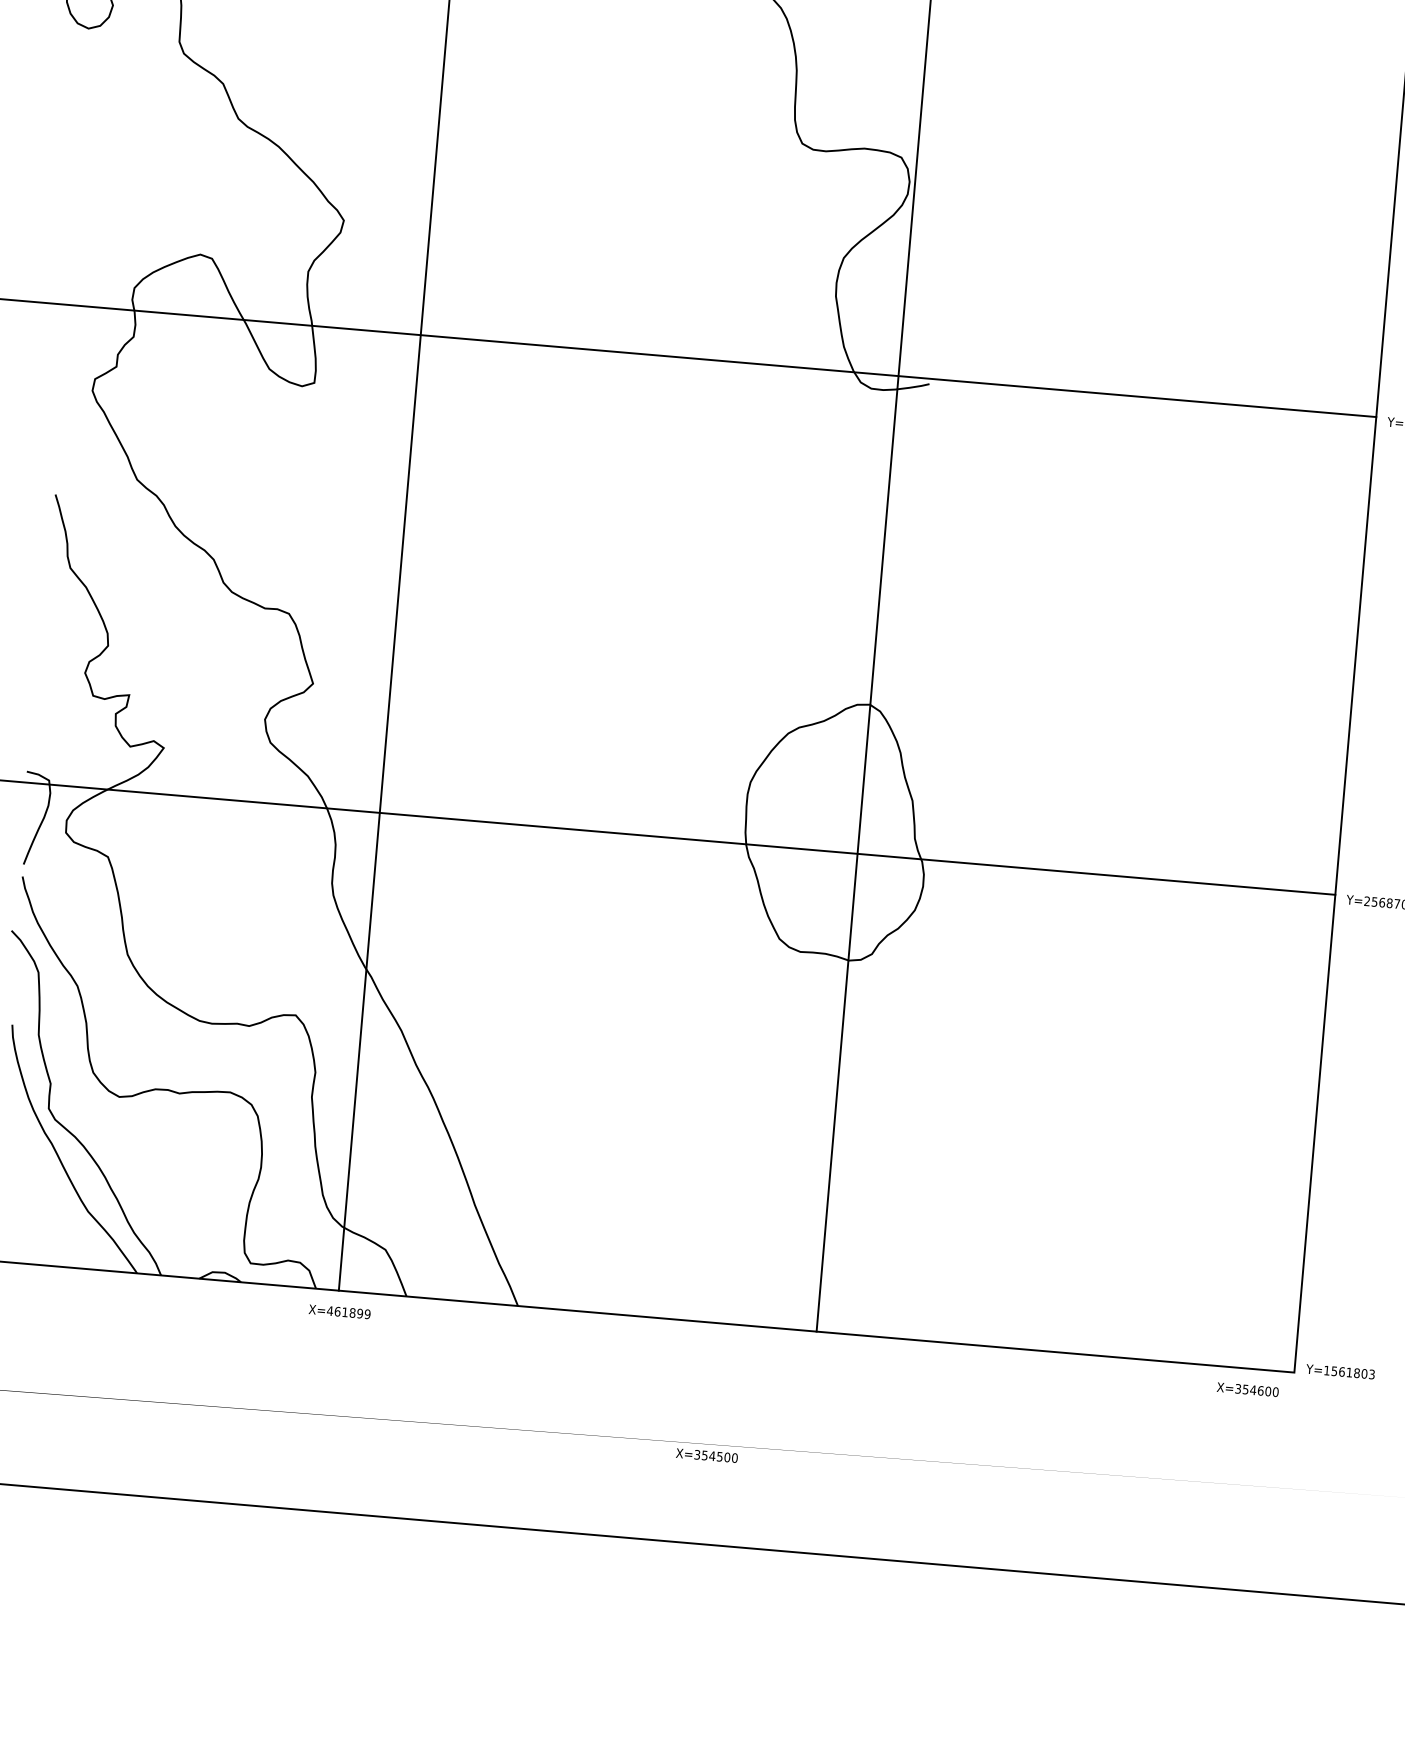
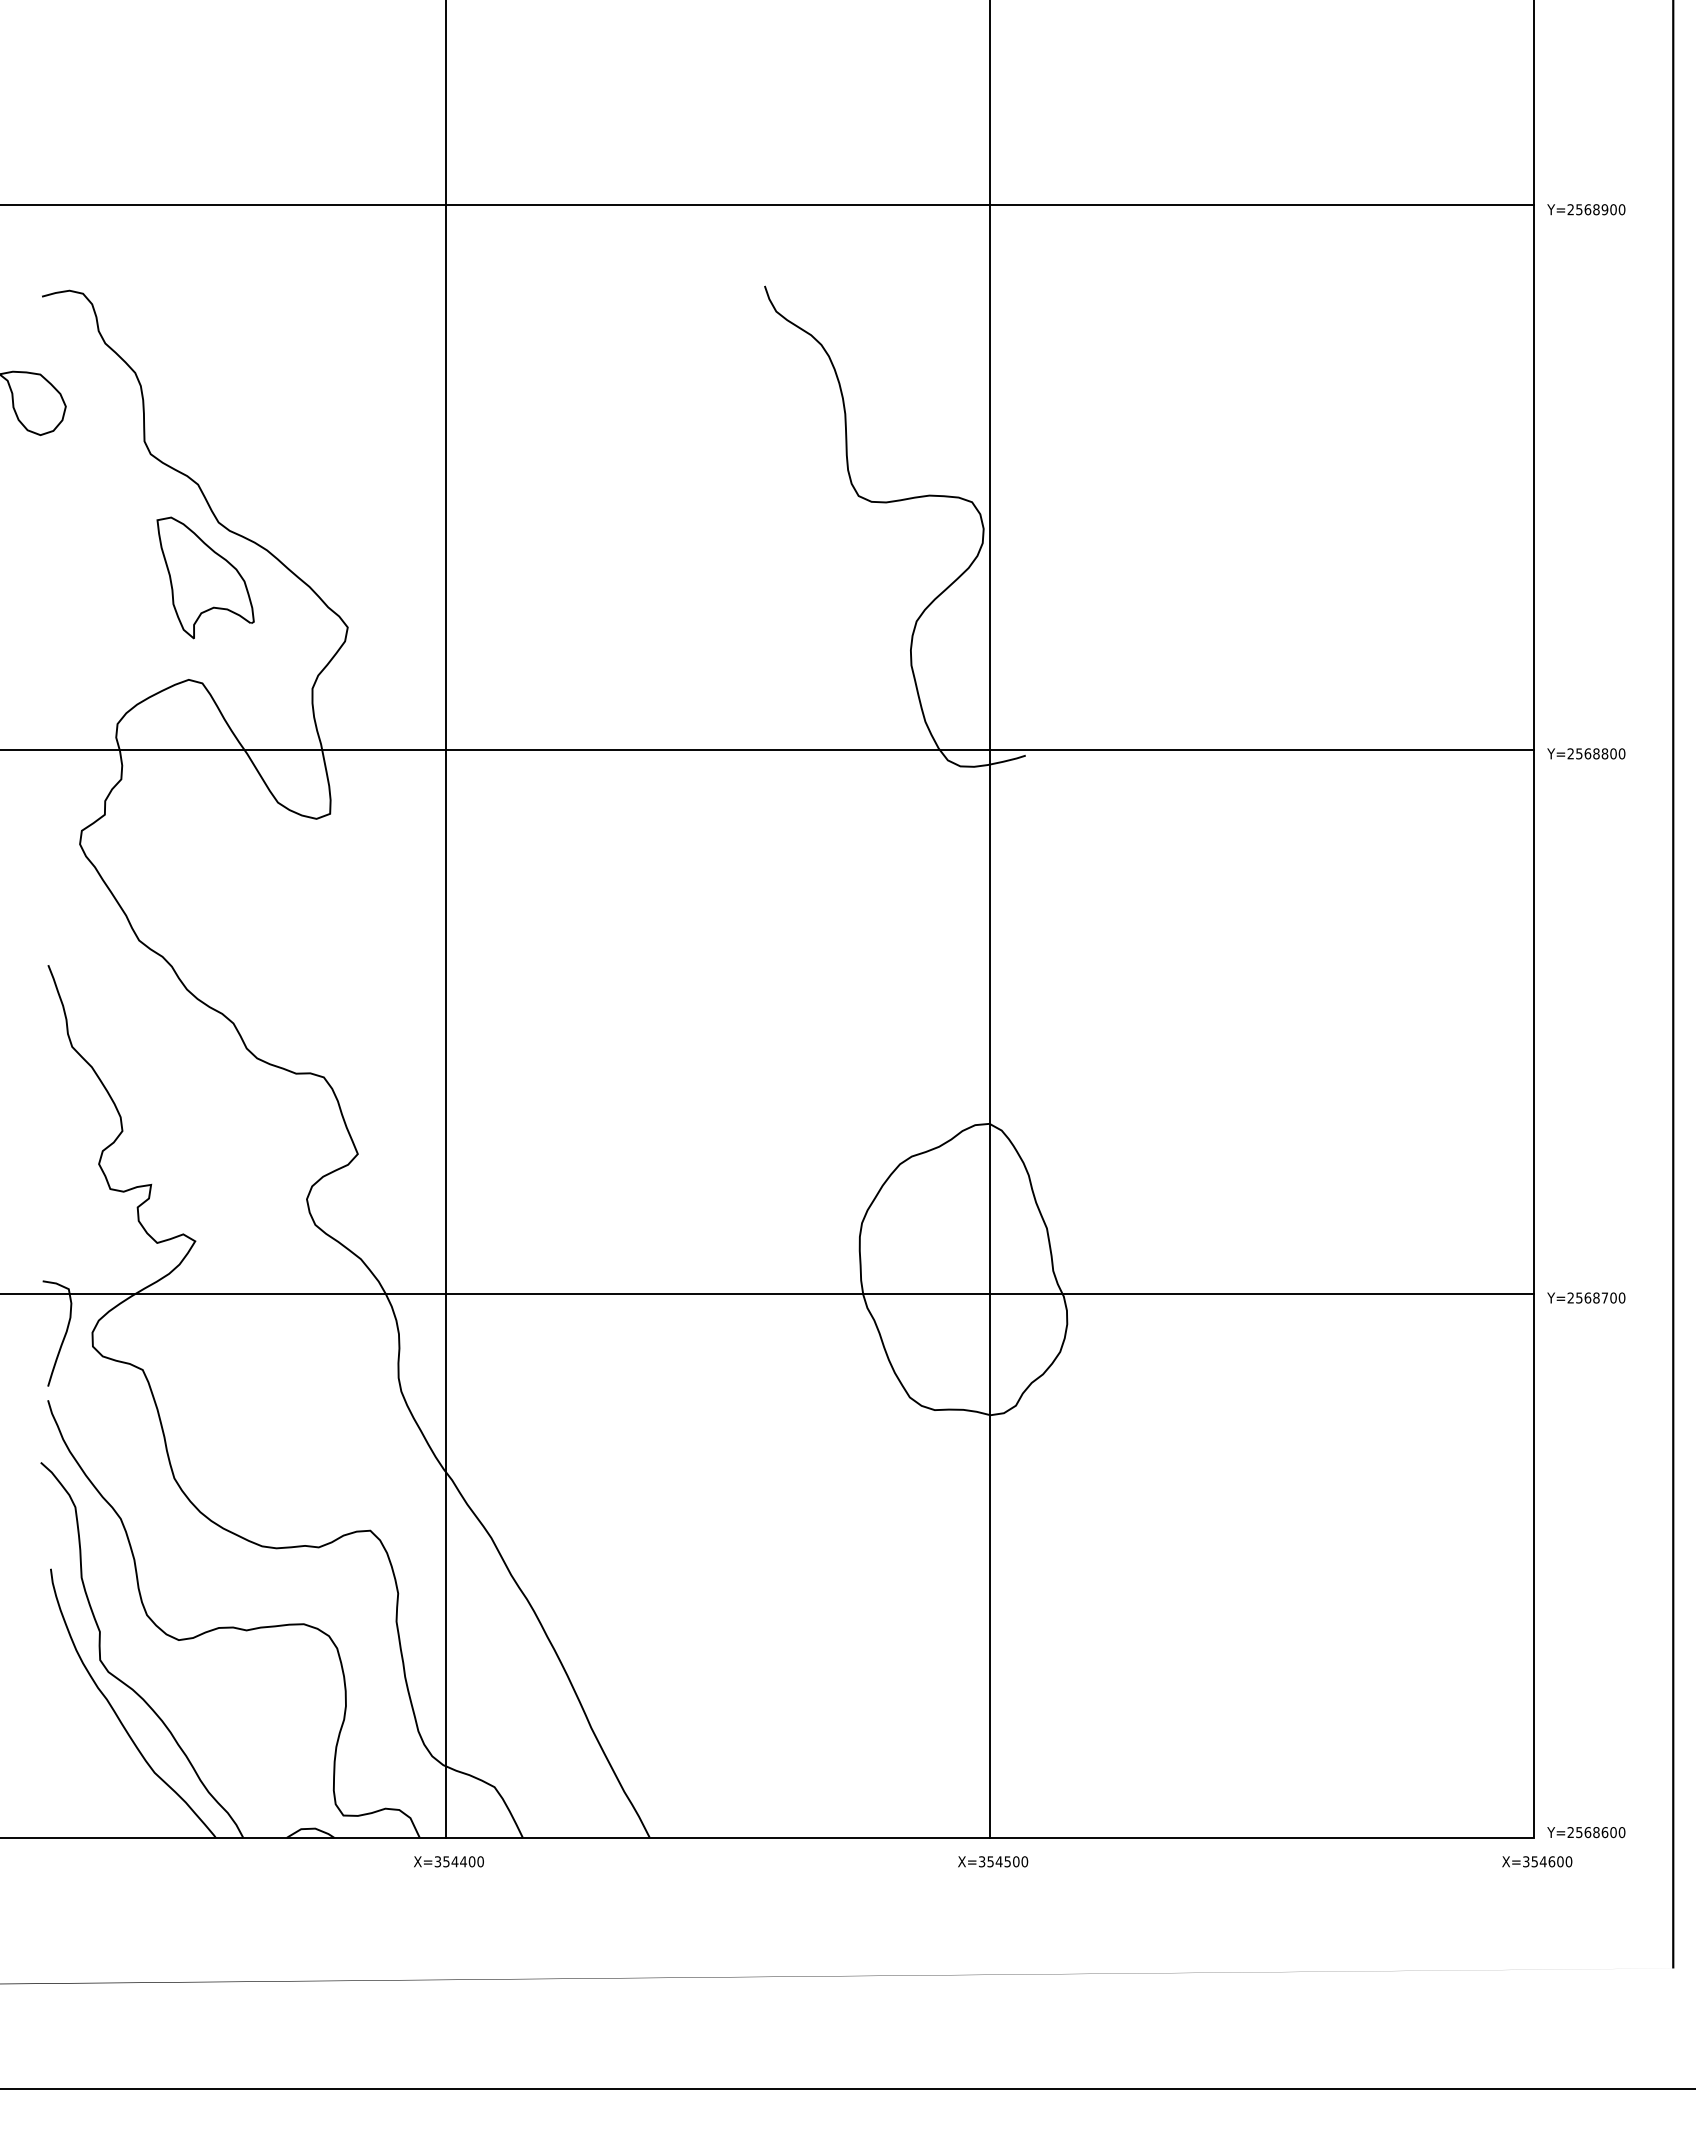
curve: (238, 150) -> (221, 558), added
text: (348, 1312) -> (458, 1861), X=461899 -> X=354400
text: (1349, 1372) -> (1596, 1832), Y=1561803 -> Y=2568600
text: (1248, 1389) -> (1537, 1861), moved
text: (707, 1455) -> (993, 1861), moved

